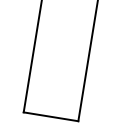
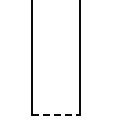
line: (50, 116) -> (55, 114), solid -> dashed

